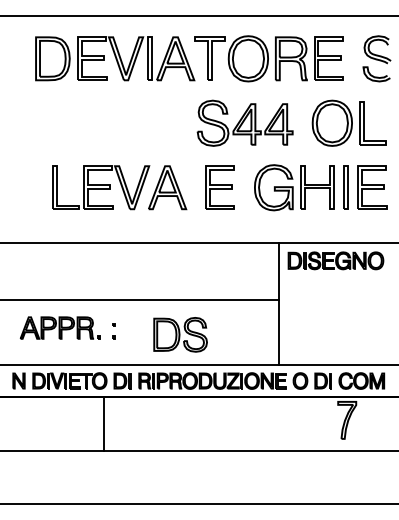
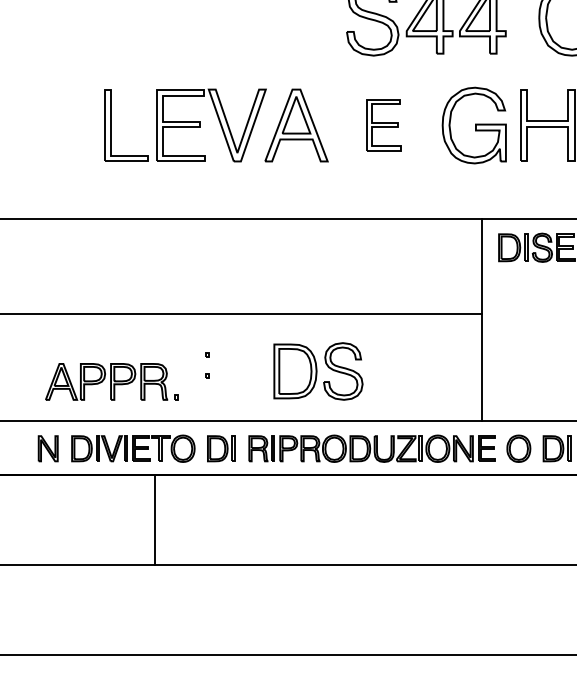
part: (219, 187) -> (383, 125), size x0.7
part: (59, 327) -> (110, 380), moved
line: (103, 423) -> (154, 519), moved

